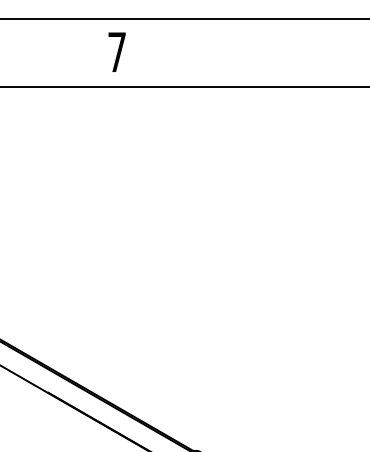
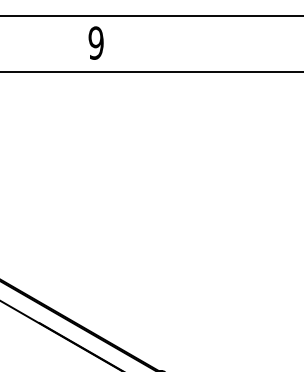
text: (117, 51) -> (96, 42), 7 -> 9

